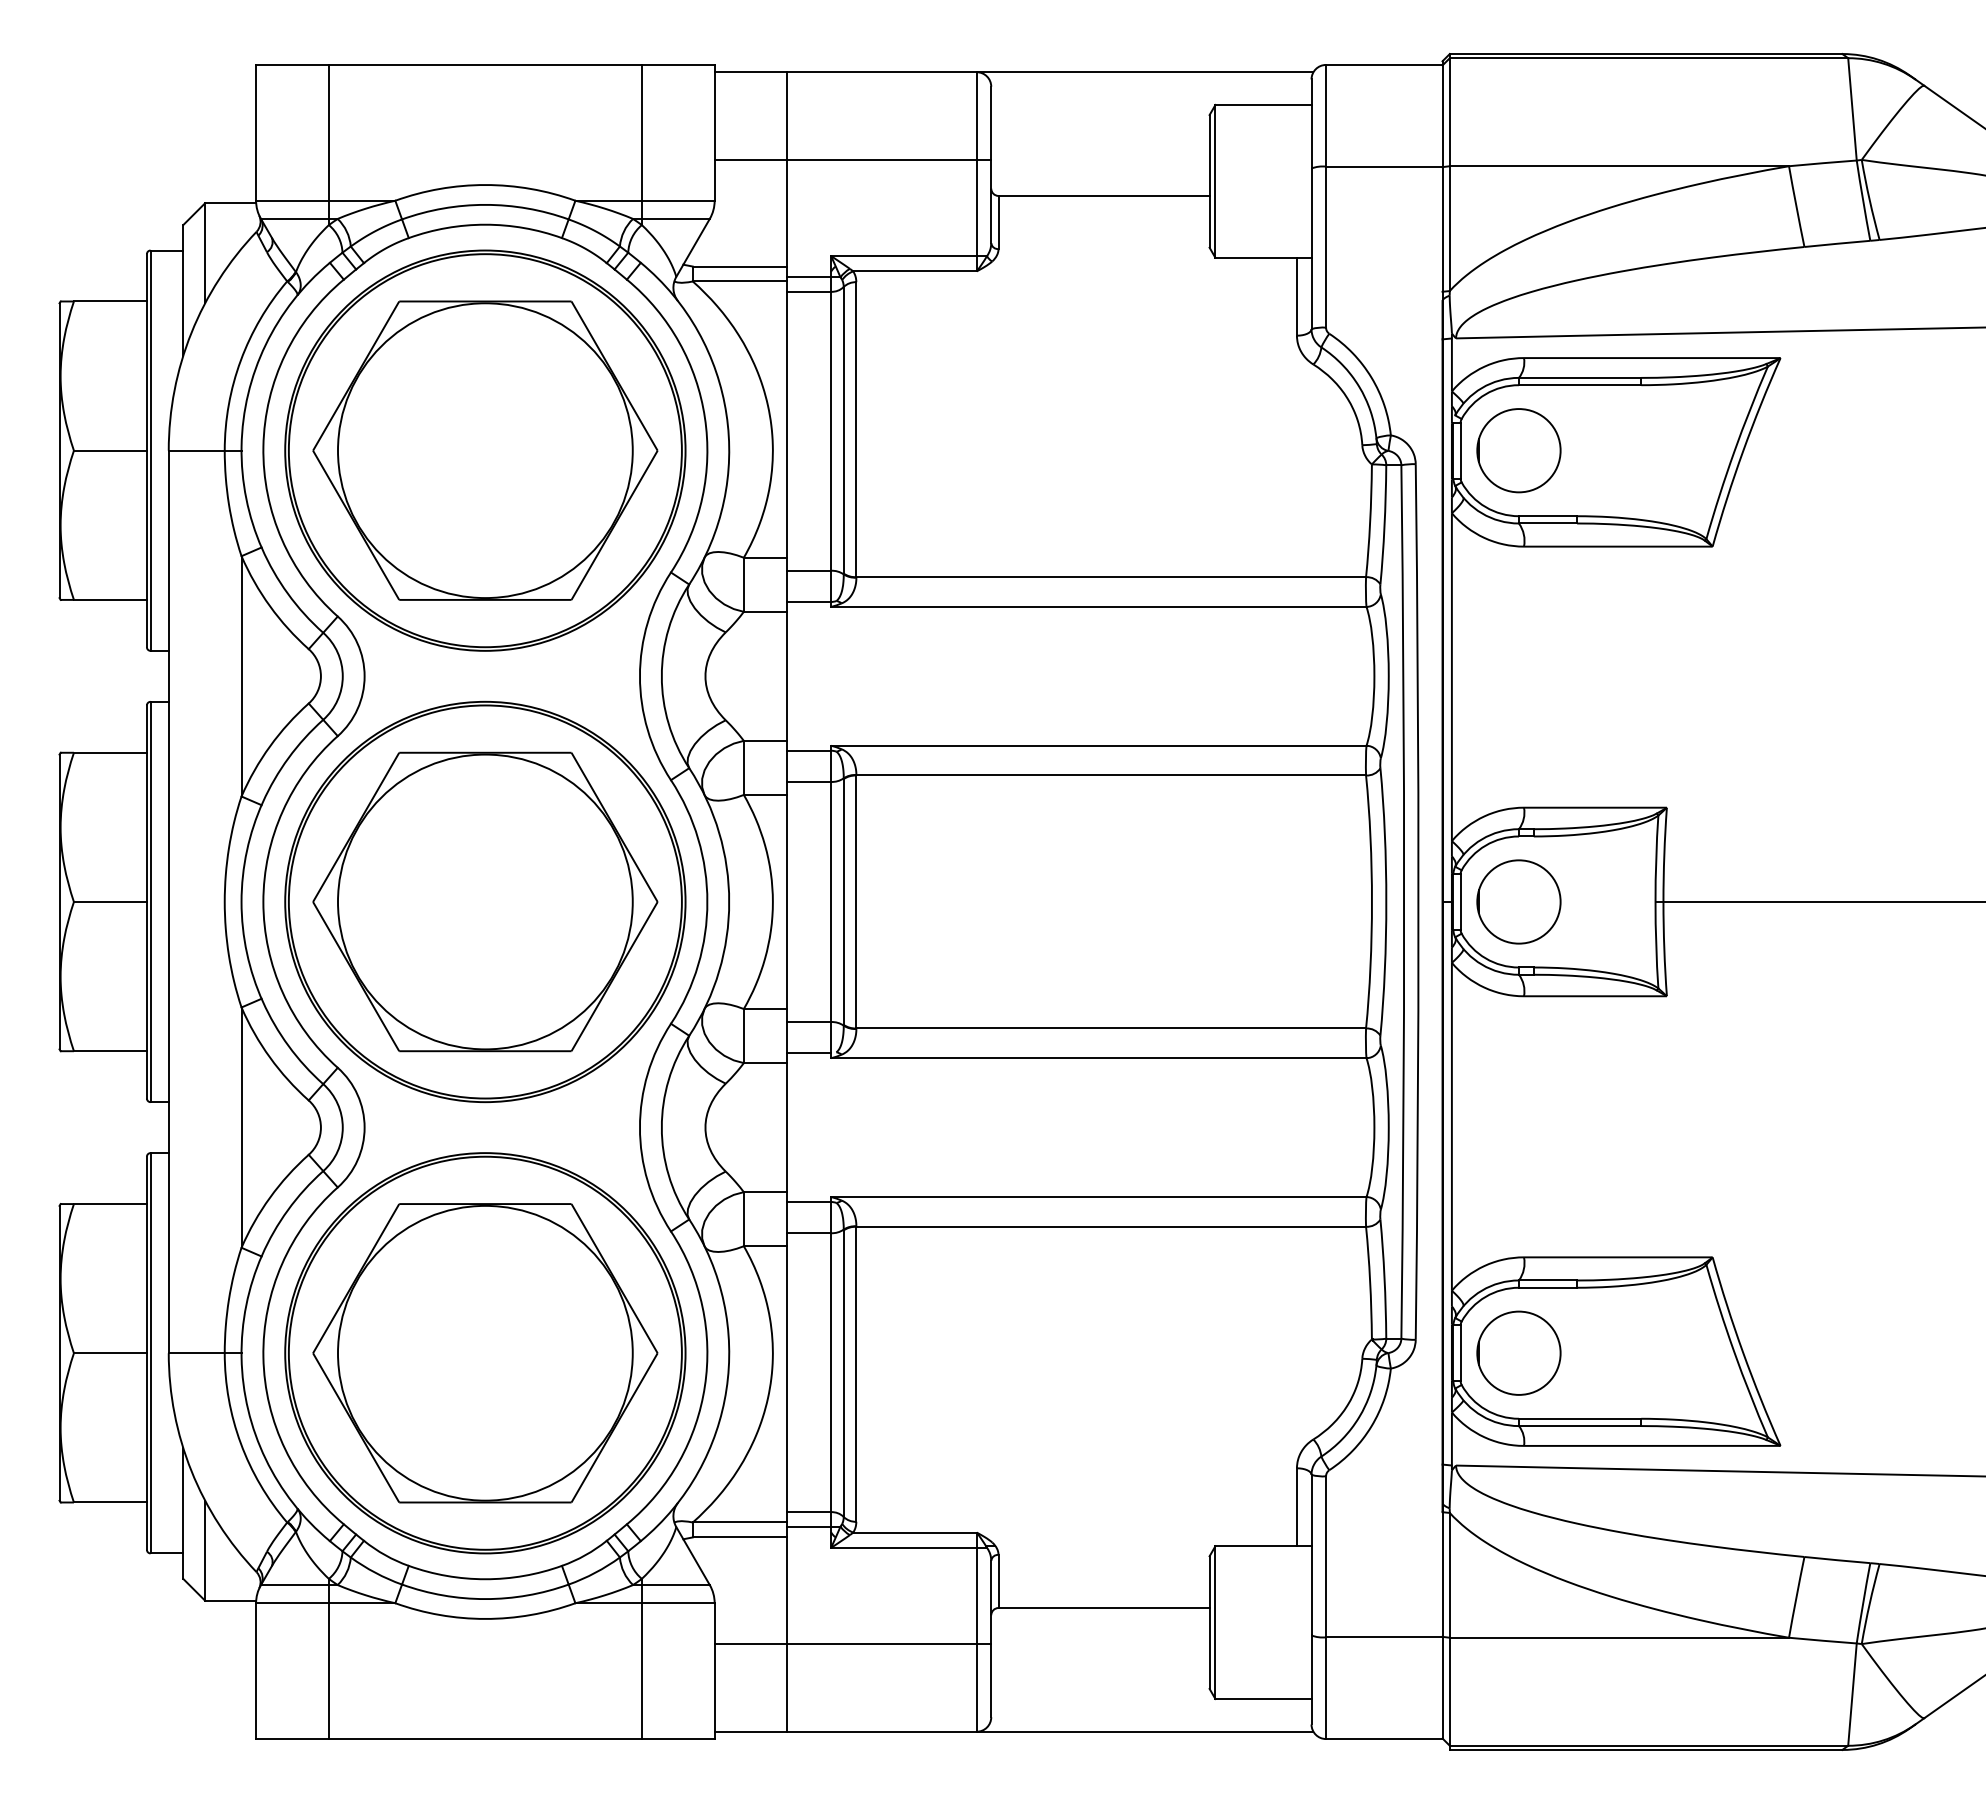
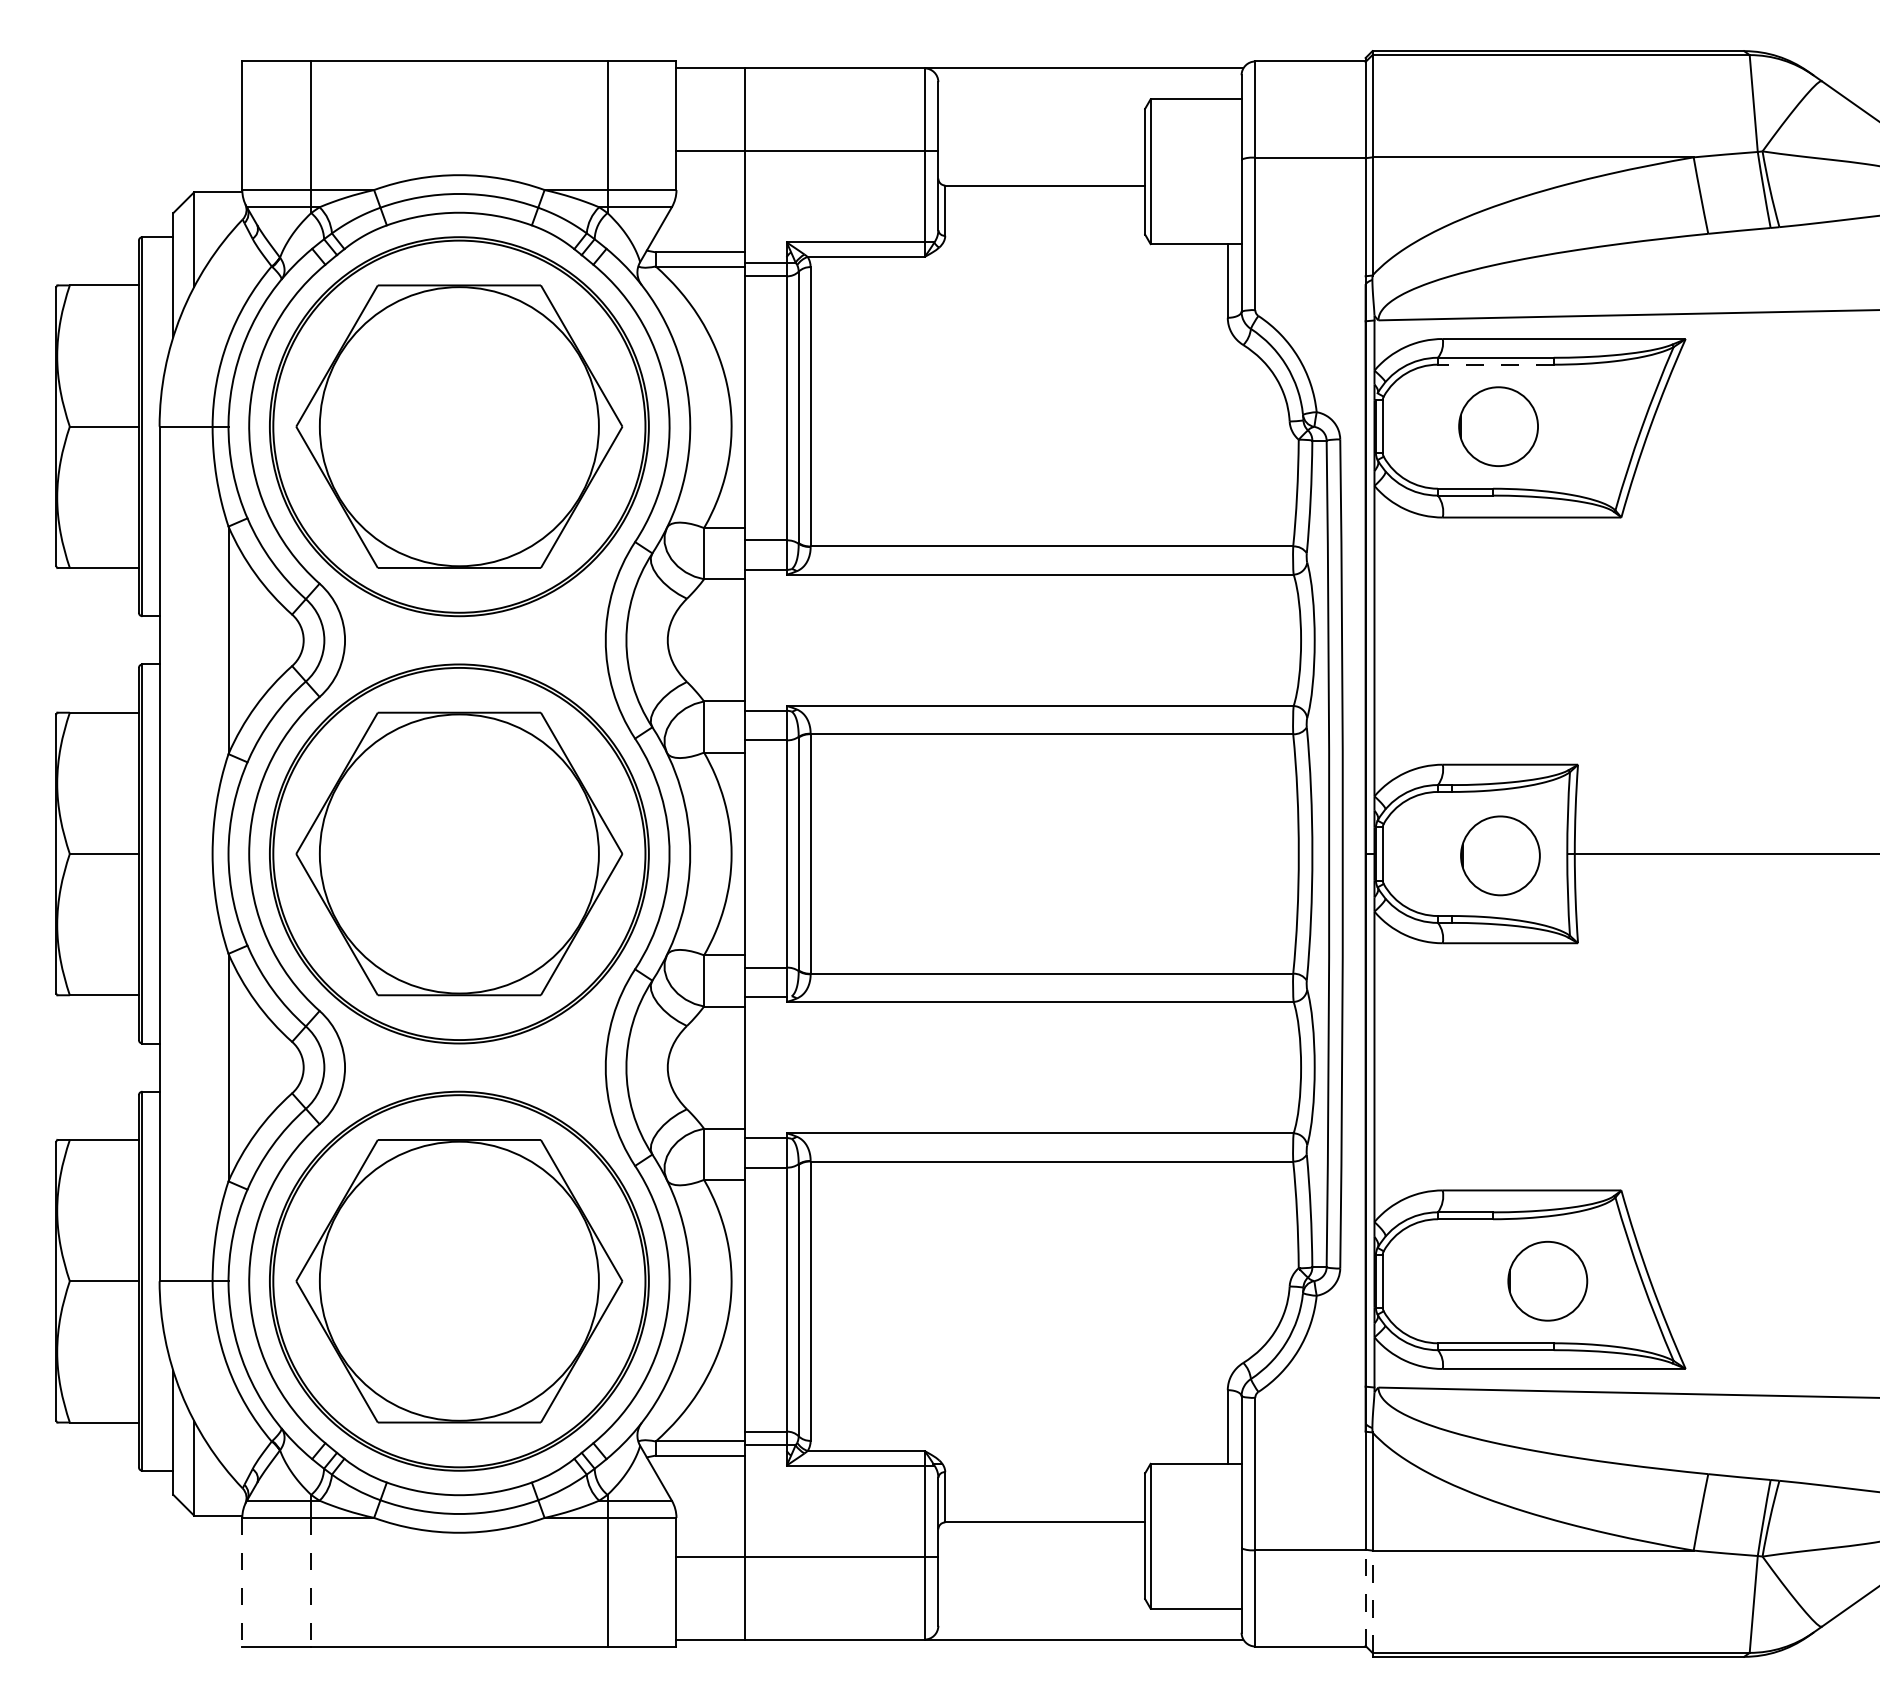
line: (1579, 385) -> (1495, 364), solid -> dashed
circle: (1518, 450) -> (1498, 426), moved
circle: (1518, 901) -> (1500, 855), moved
circle: (1518, 1352) -> (1547, 1280), moved
line: (256, 1671) -> (242, 1582), solid -> dashed
line: (328, 1671) -> (310, 1582), solid -> dashed
line: (1442, 1688) -> (1365, 1598), solid -> dashed
line: (1449, 1691) -> (1372, 1601), solid -> dashed

